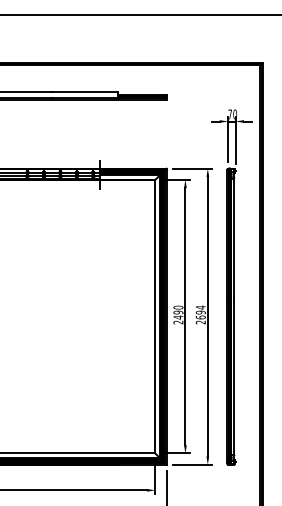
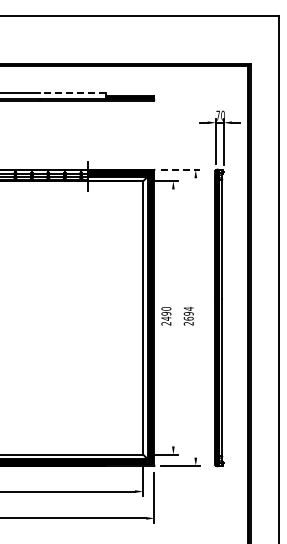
line: (84, 92) -> (72, 93), solid -> dashed
line: (192, 168) -> (180, 169), solid -> dashed
line: (185, 316) -> (173, 317), removed
line: (207, 316) -> (195, 317), removed

